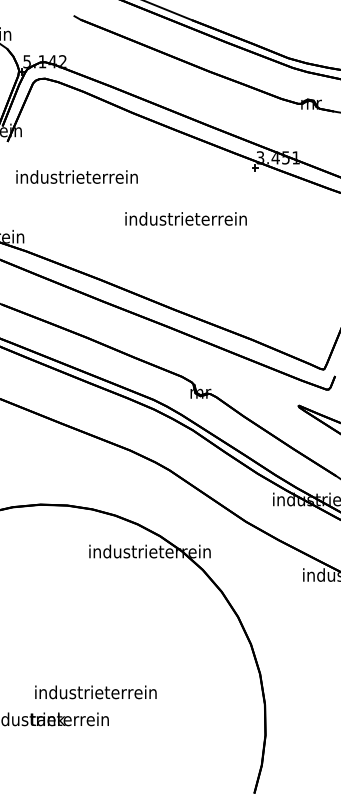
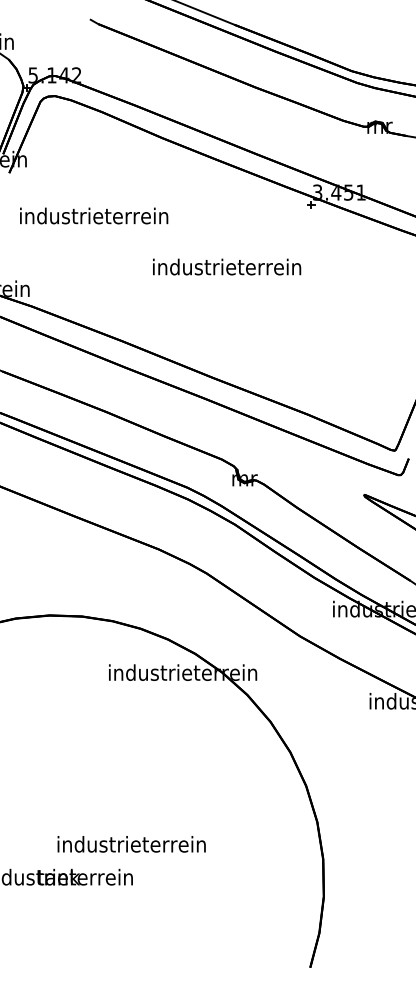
text: (95, 692) -> (131, 844), moved

